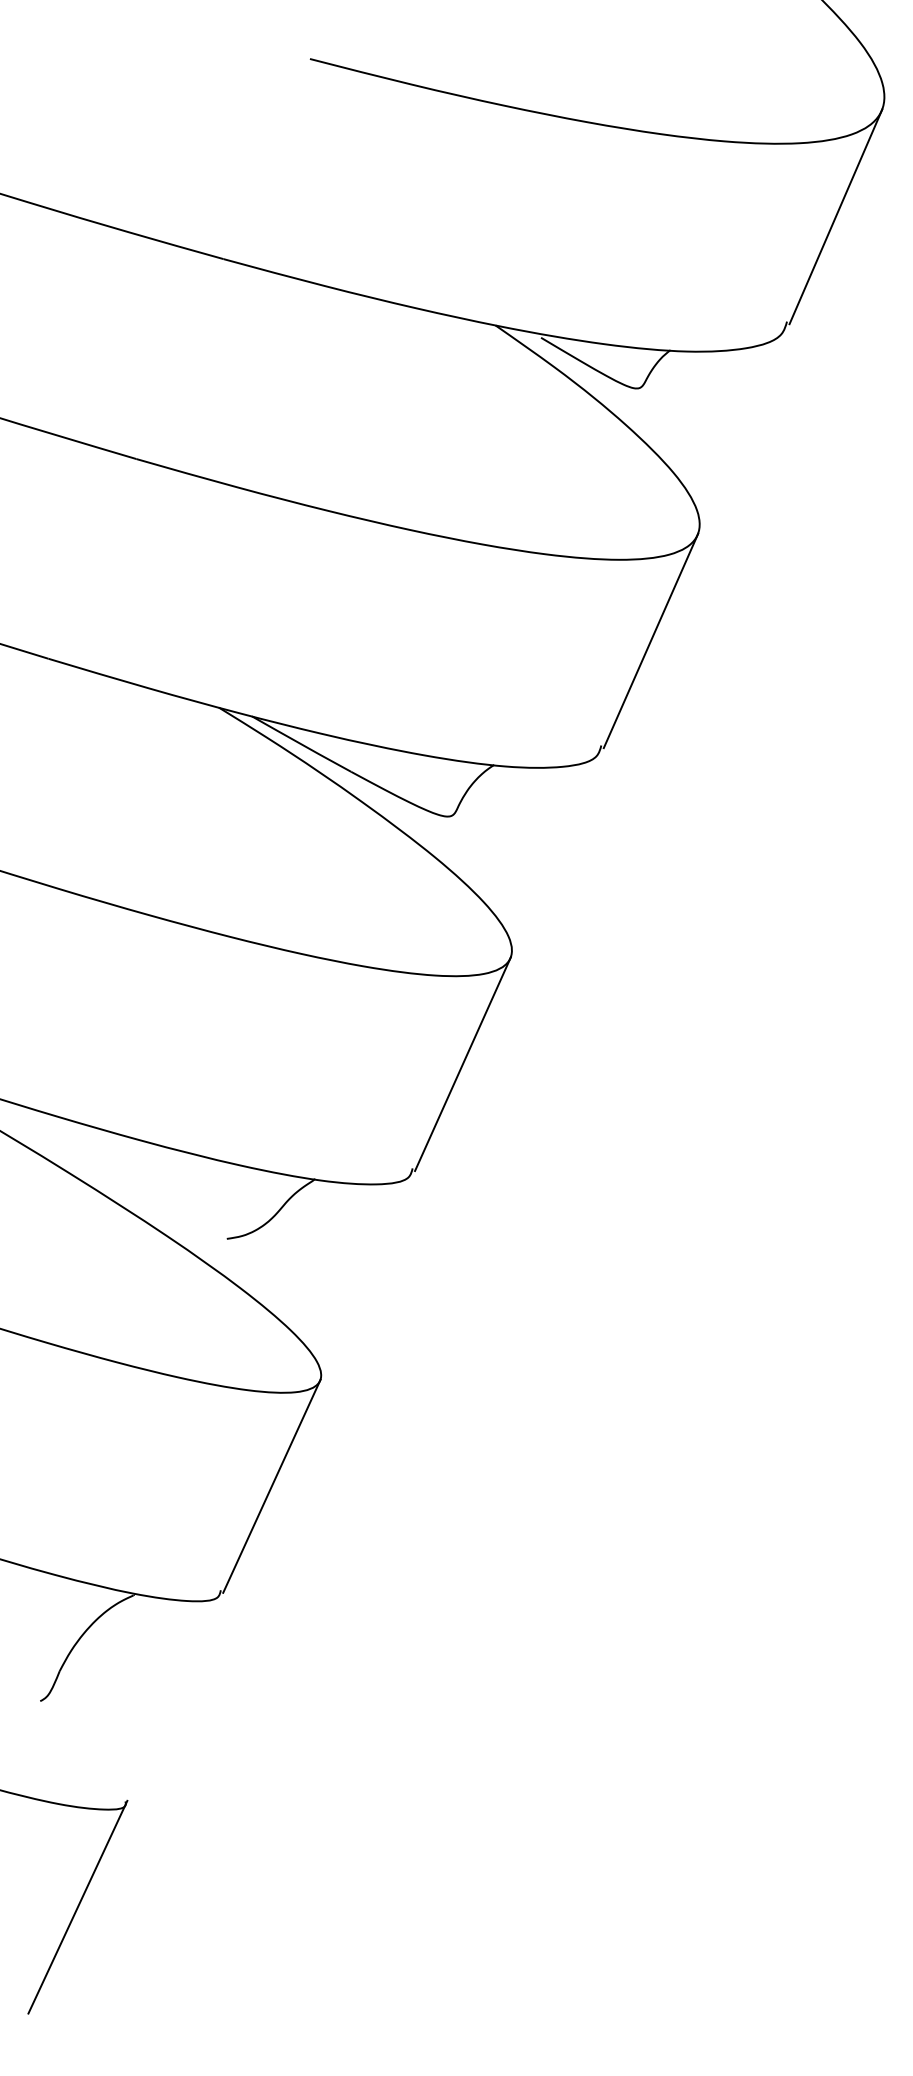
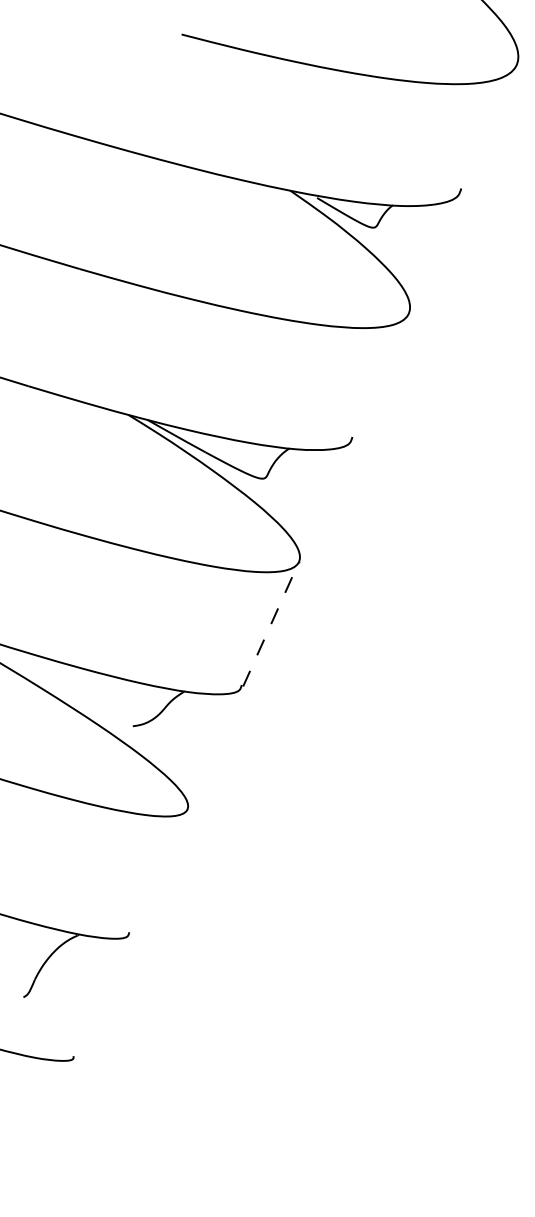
line: (835, 215) -> (489, 126), removed
line: (650, 640) -> (381, 375), removed
line: (463, 1063) -> (271, 623), solid -> dashed
line: (270, 1484) -> (158, 870), removed
line: (77, 1906) -> (45, 1117), removed

